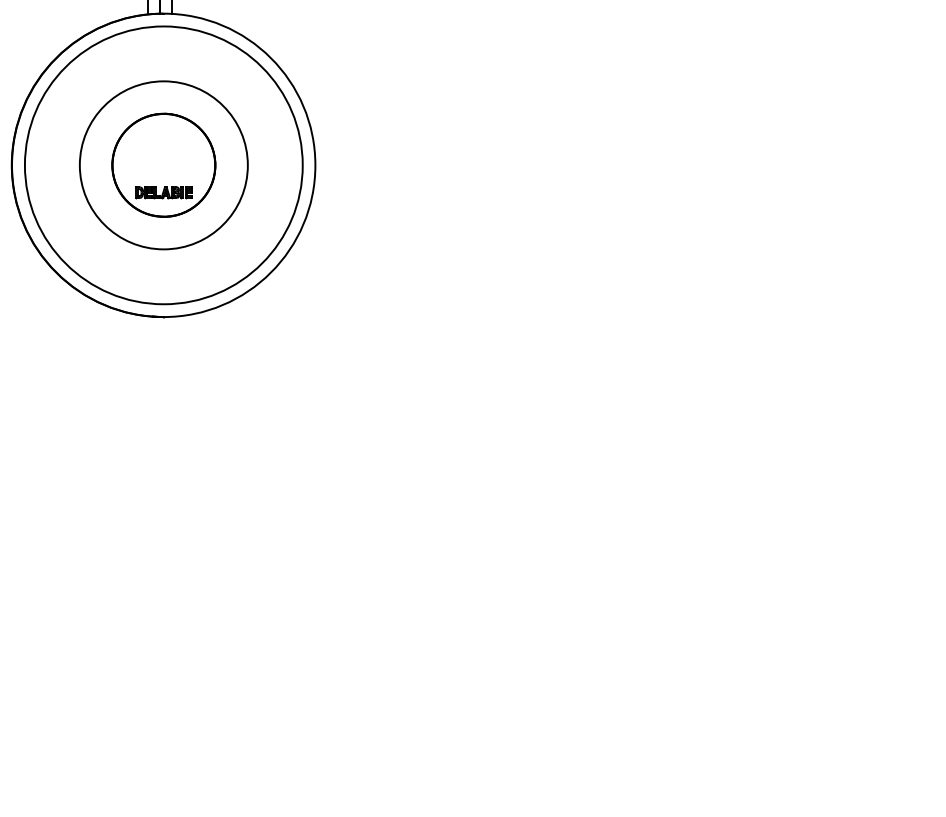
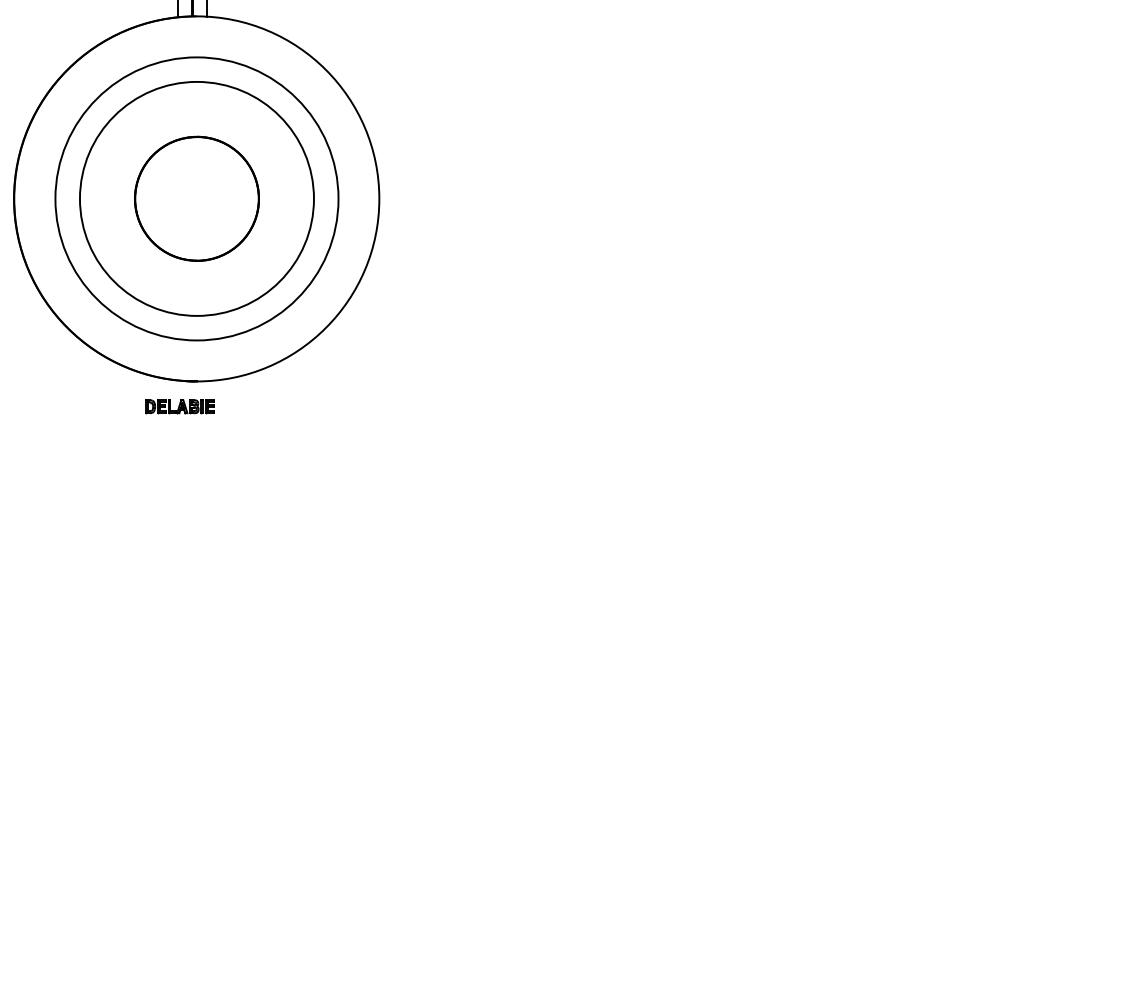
circle: (163, 165) -> (196, 198), size x0.7
circle: (163, 165) -> (196, 198), size x1.4
part: (163, 192) -> (179, 406), moved

